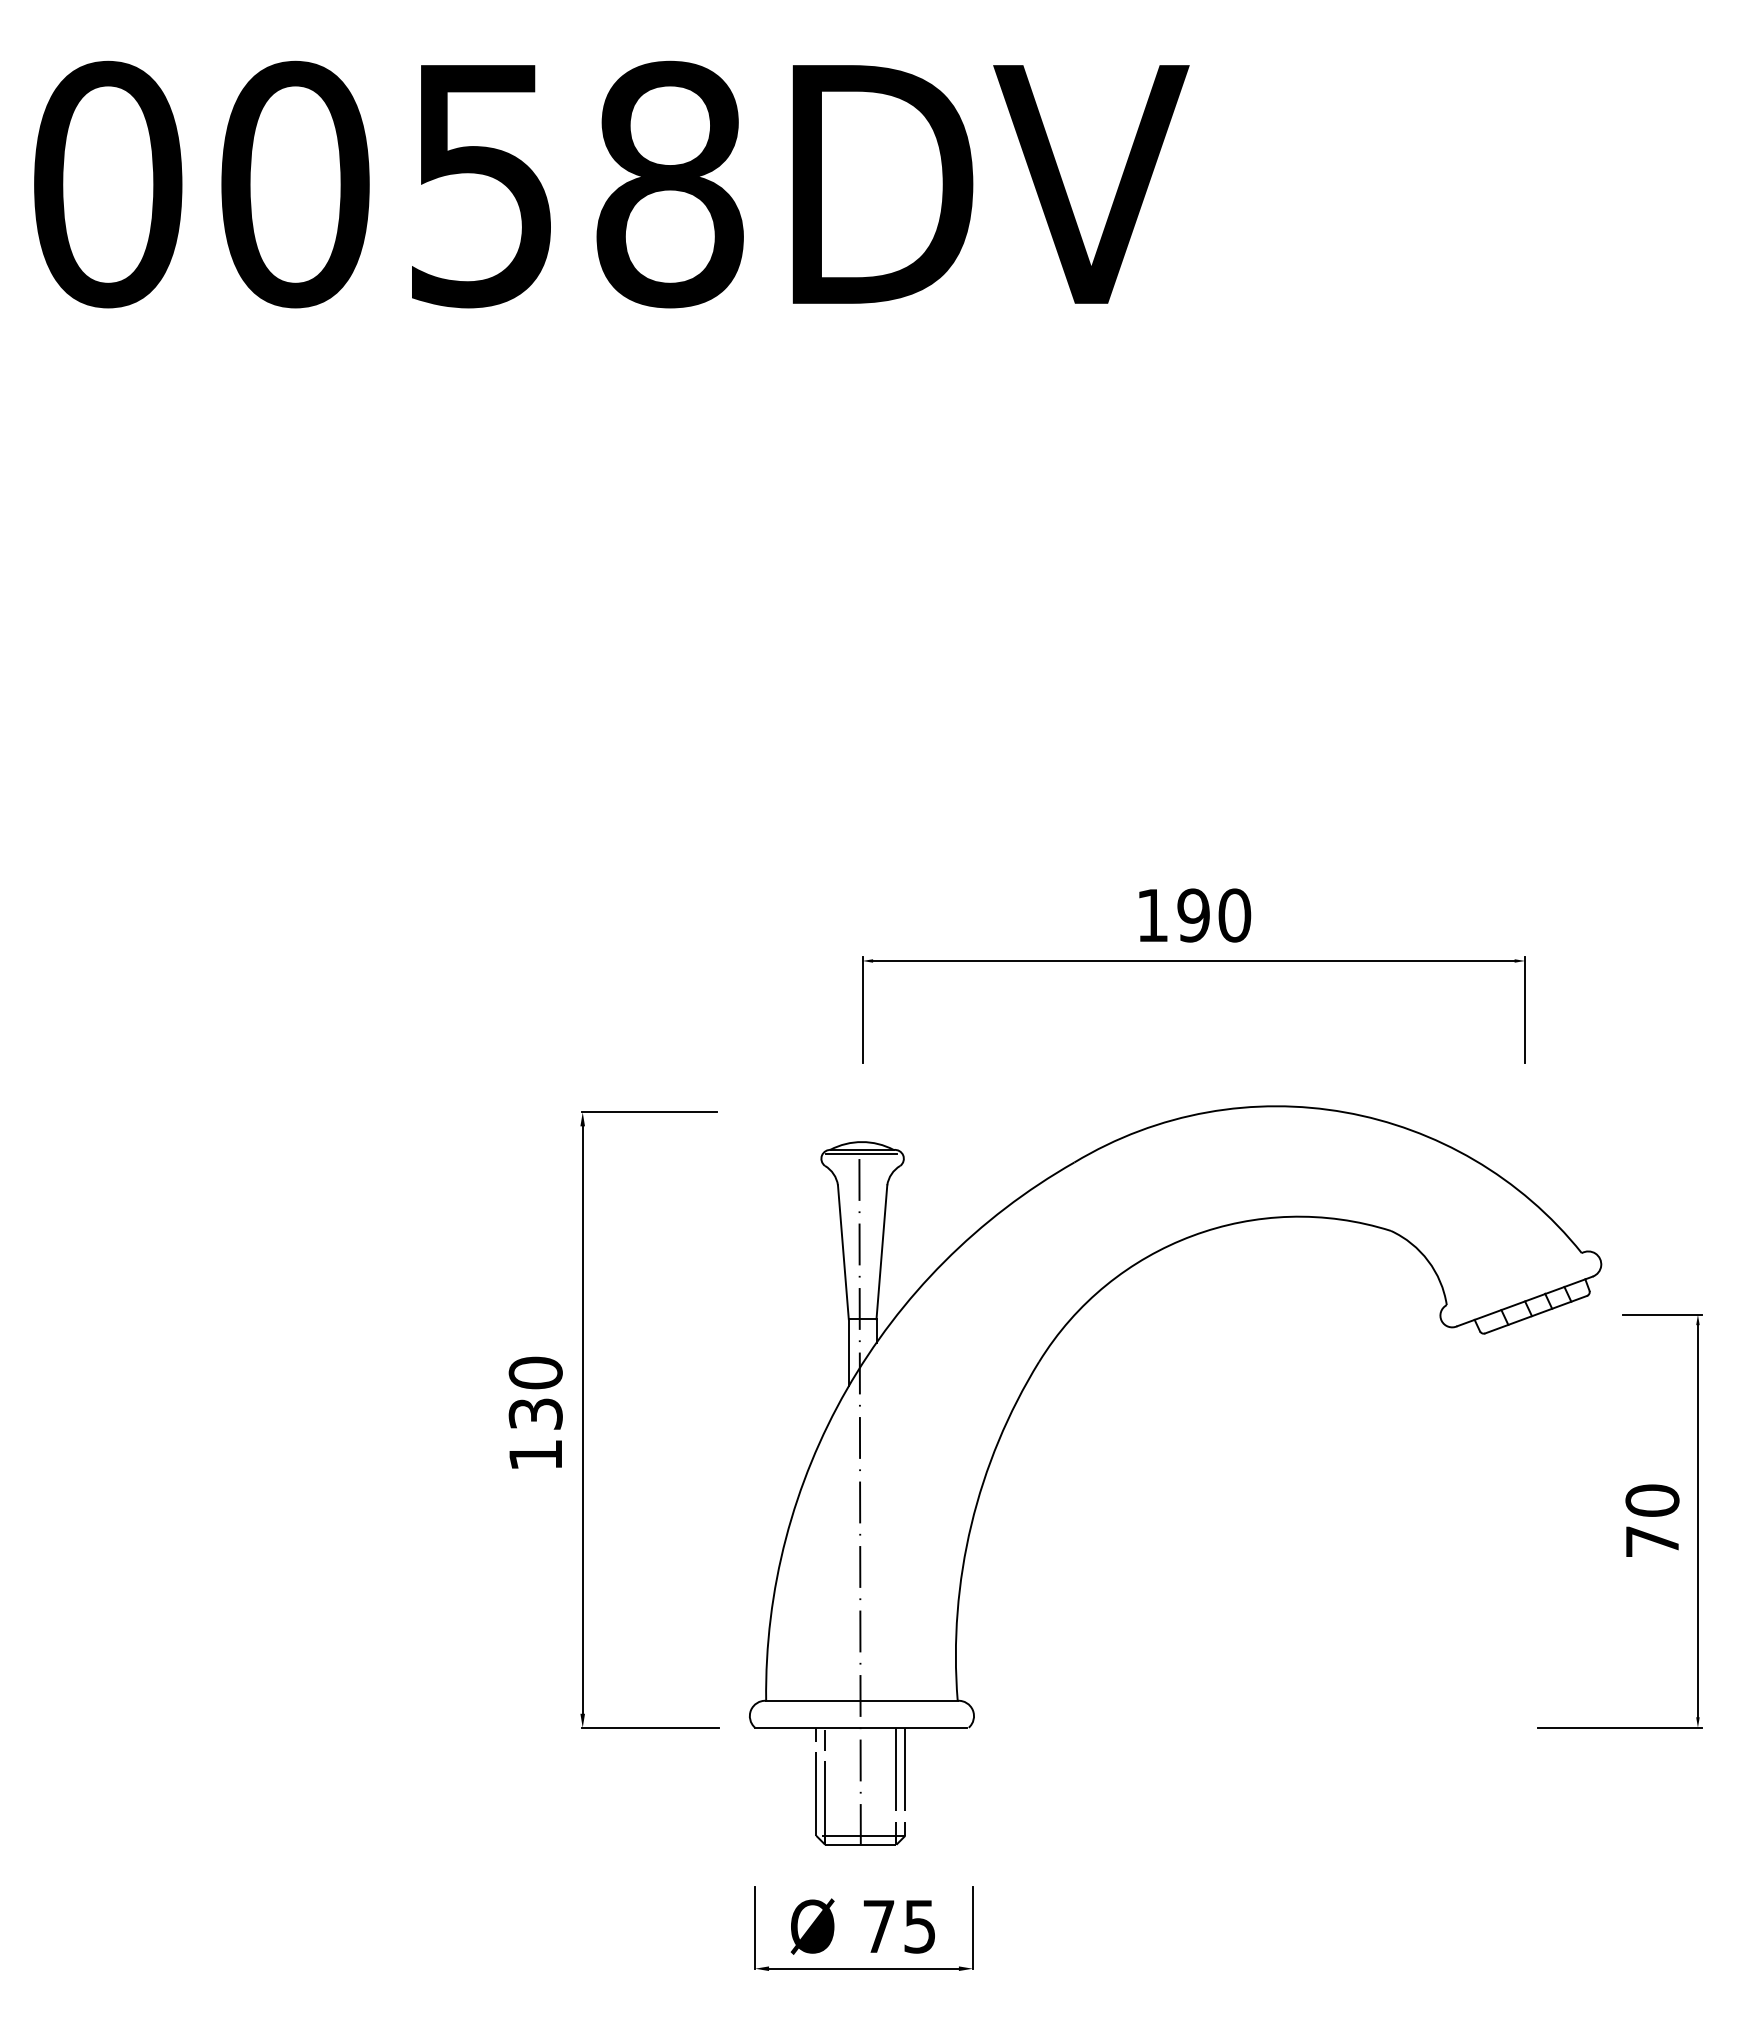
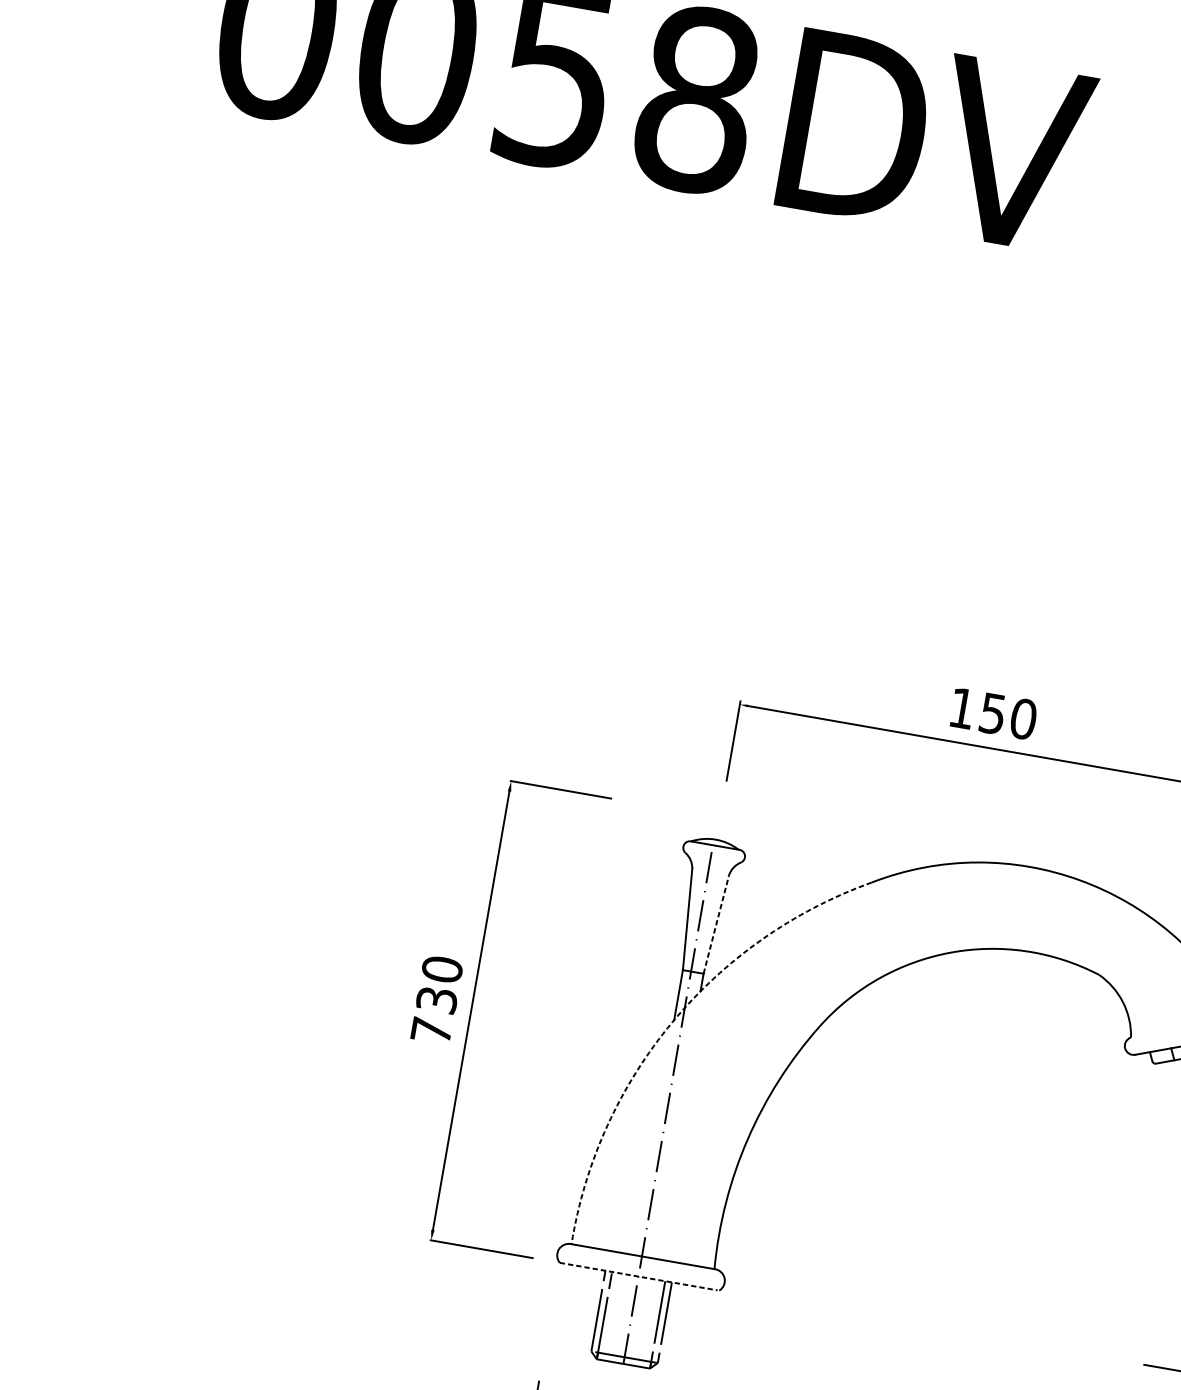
text: (1193, 915) -> (992, 713), 190 -> 150
line: (861, 1154) -> (713, 848), removed
line: (881, 1251) -> (716, 923), solid -> dashed
arc: (846, 1389) -> (672, 1022), solid -> dashed
text: (535, 1455) -> (431, 1031), 130 -> 730
line: (860, 1727) -> (638, 1276), solid -> dashed

